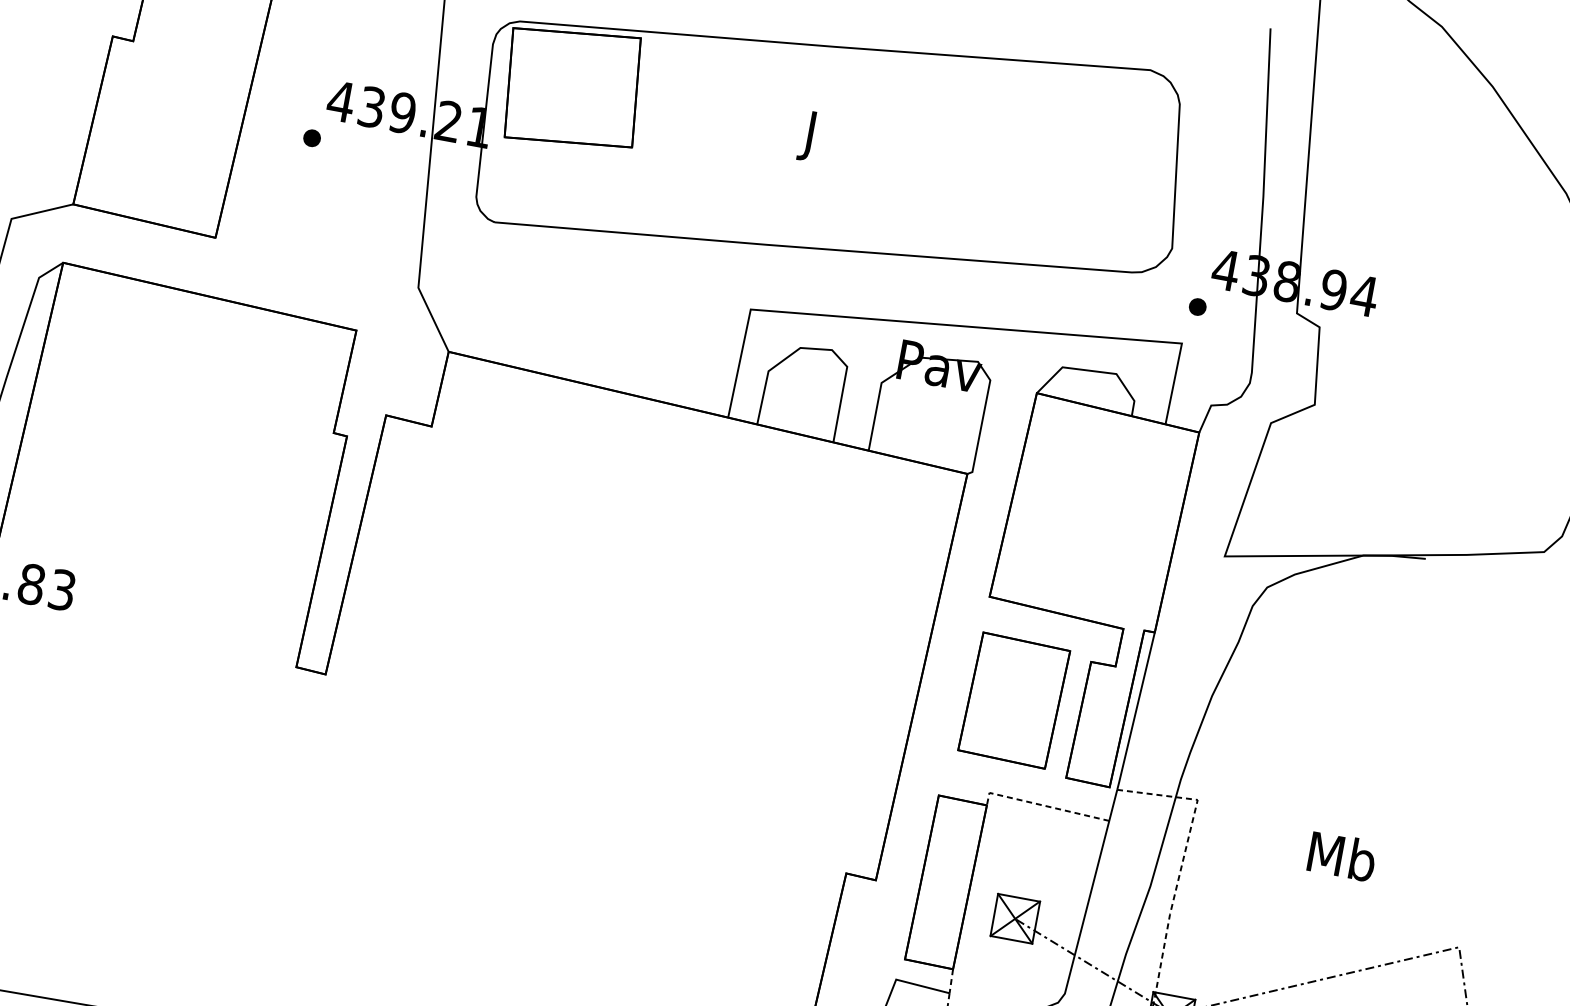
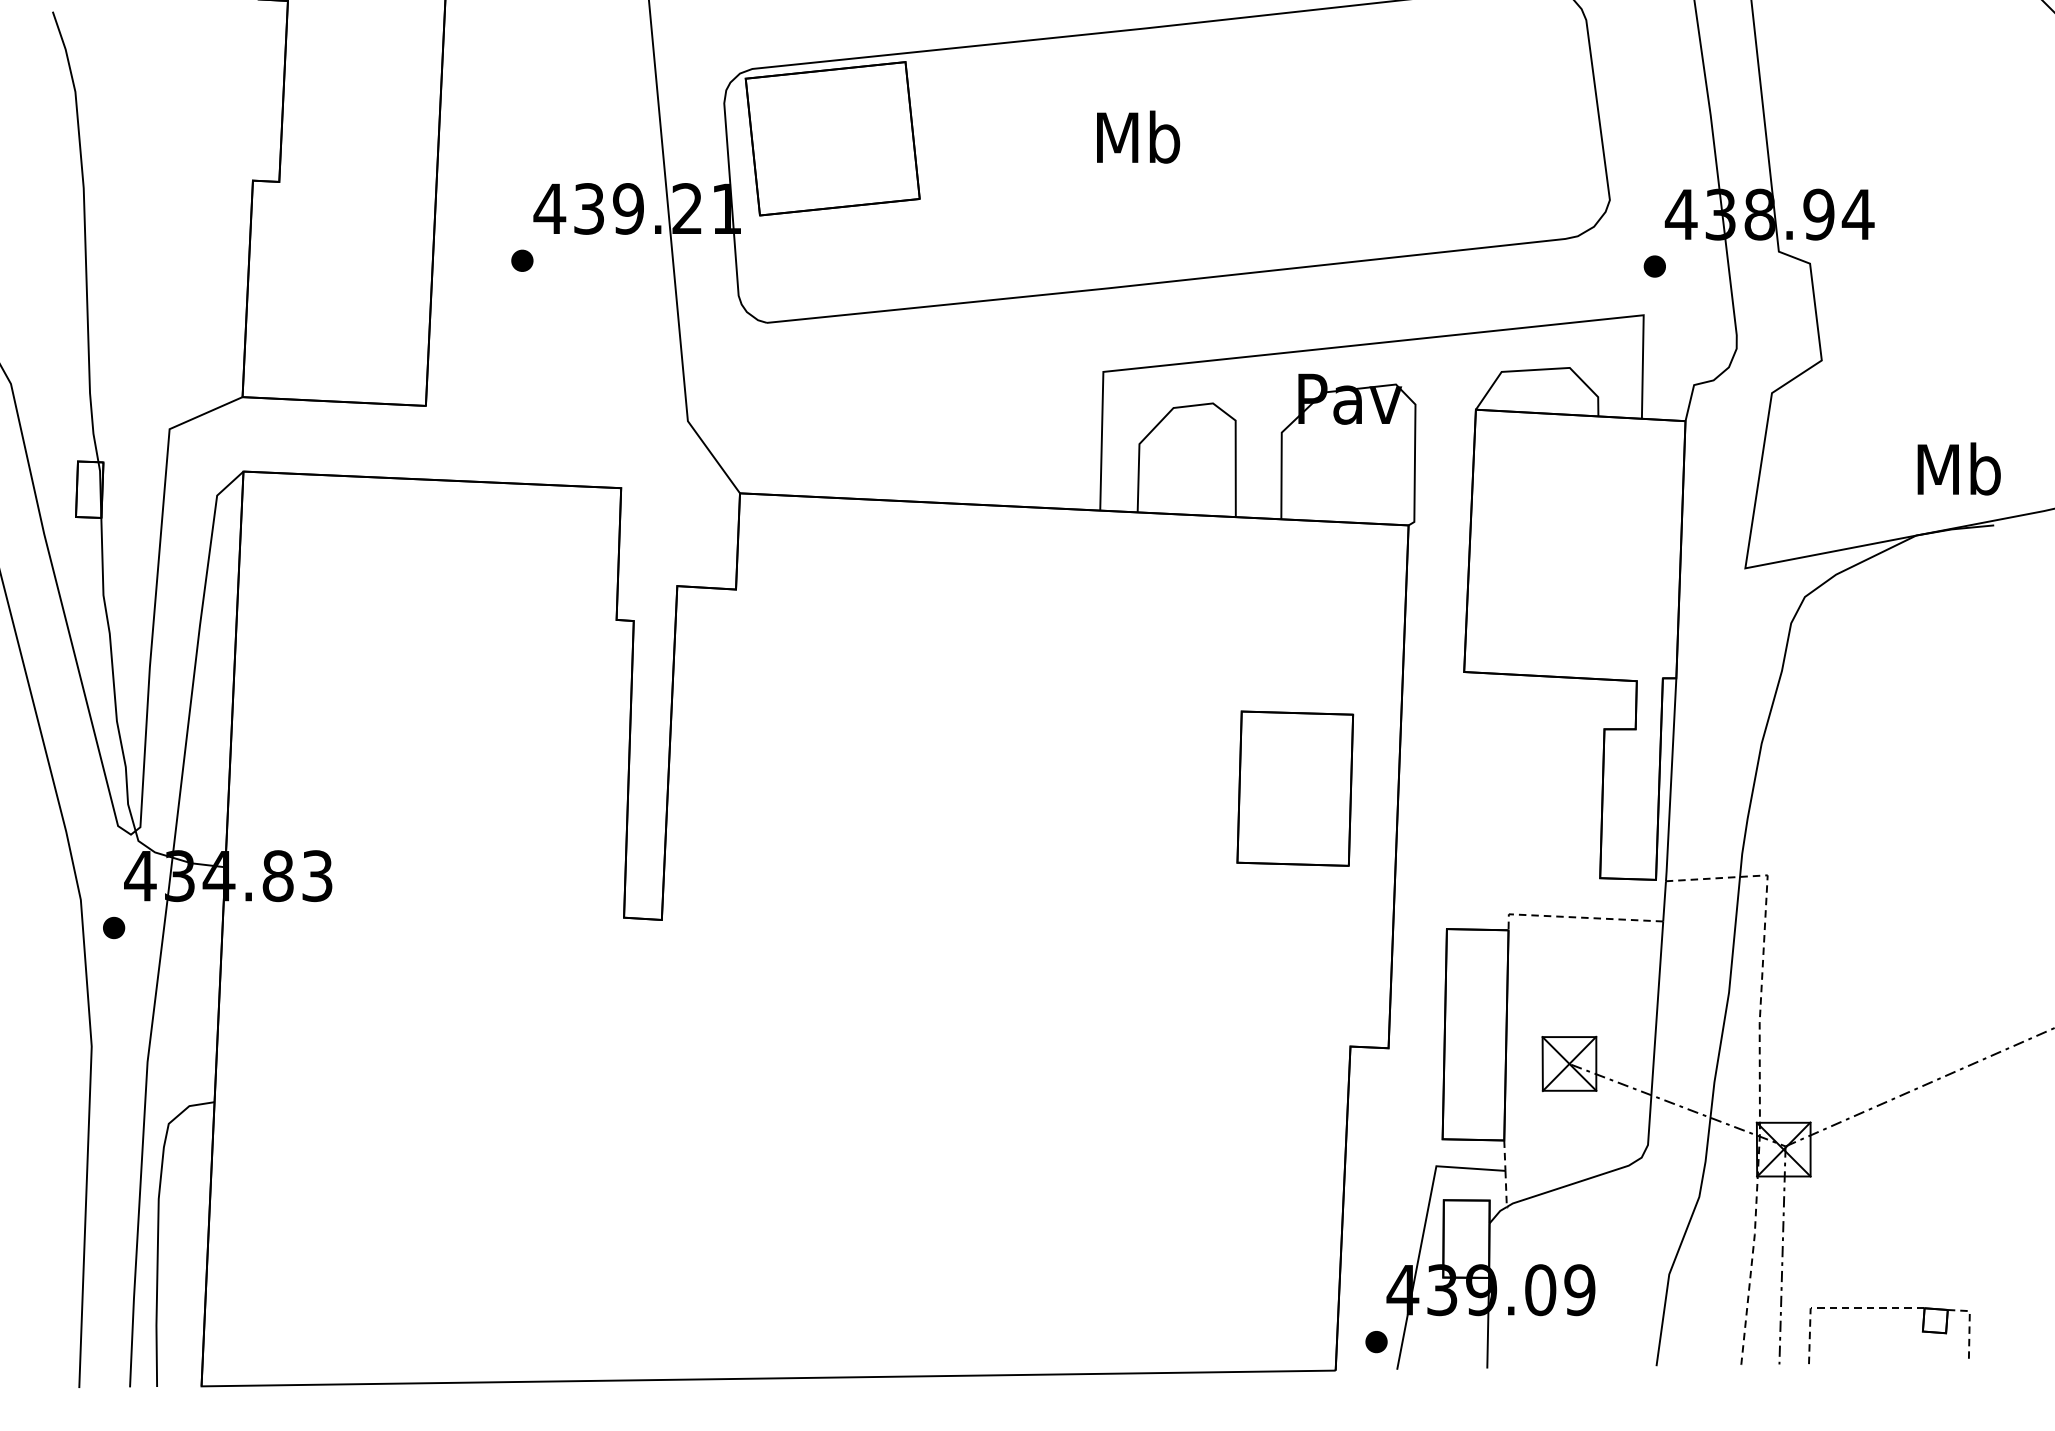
text: (811, 135) -> (1138, 143), J -> Mb
part: (1014, 700) -> (1295, 788), moved
text: (1341, 855) -> (1958, 468), moved

